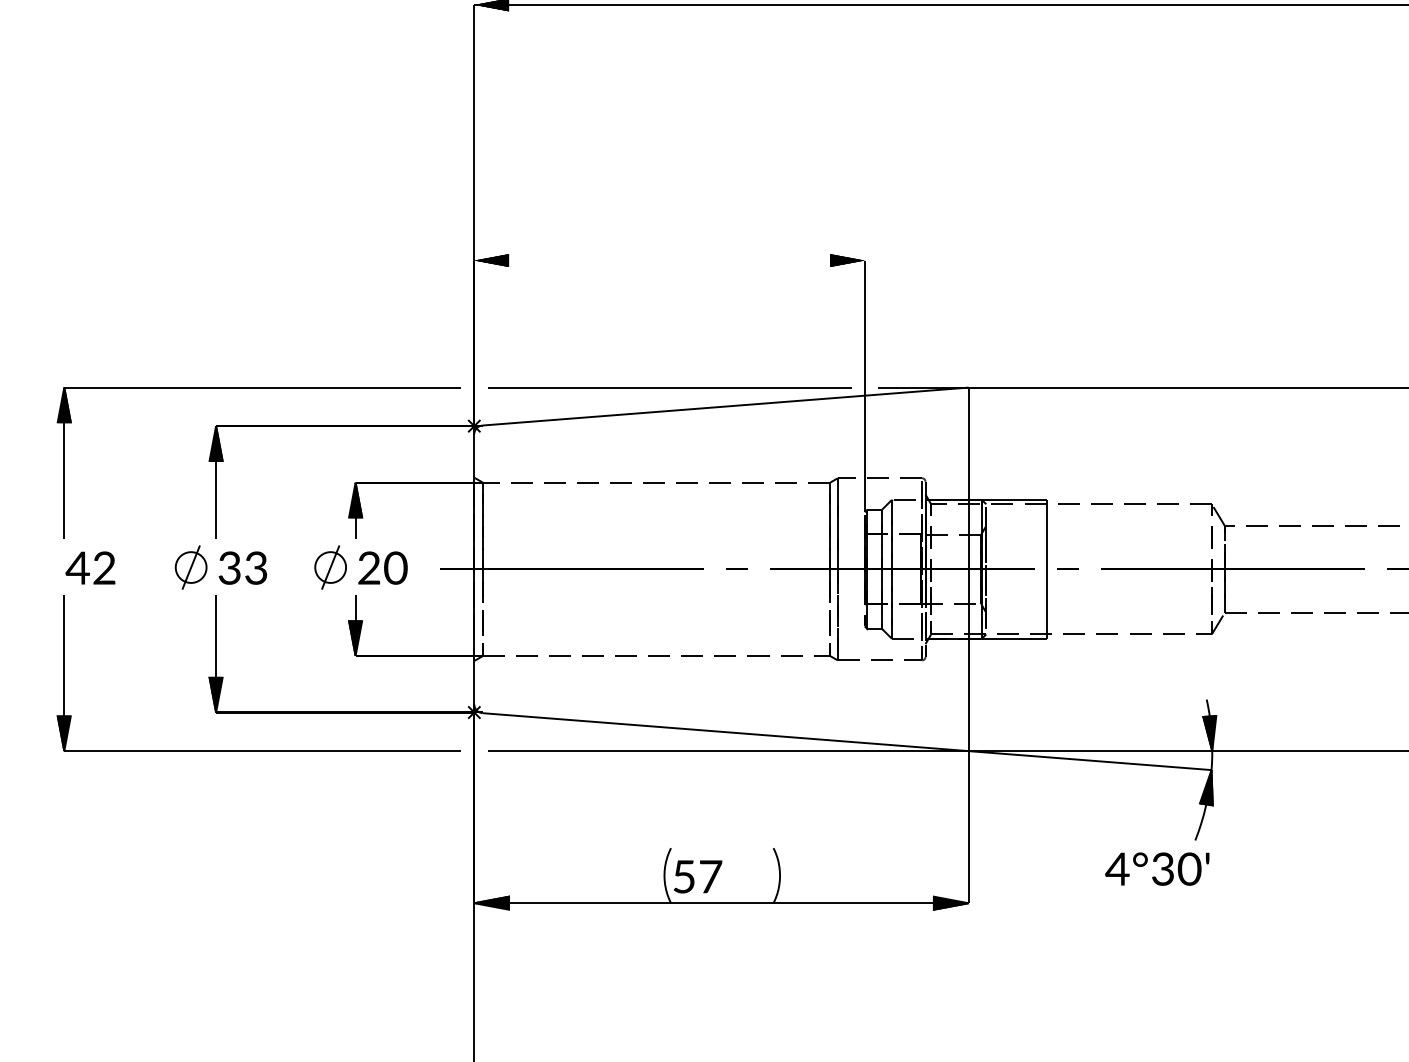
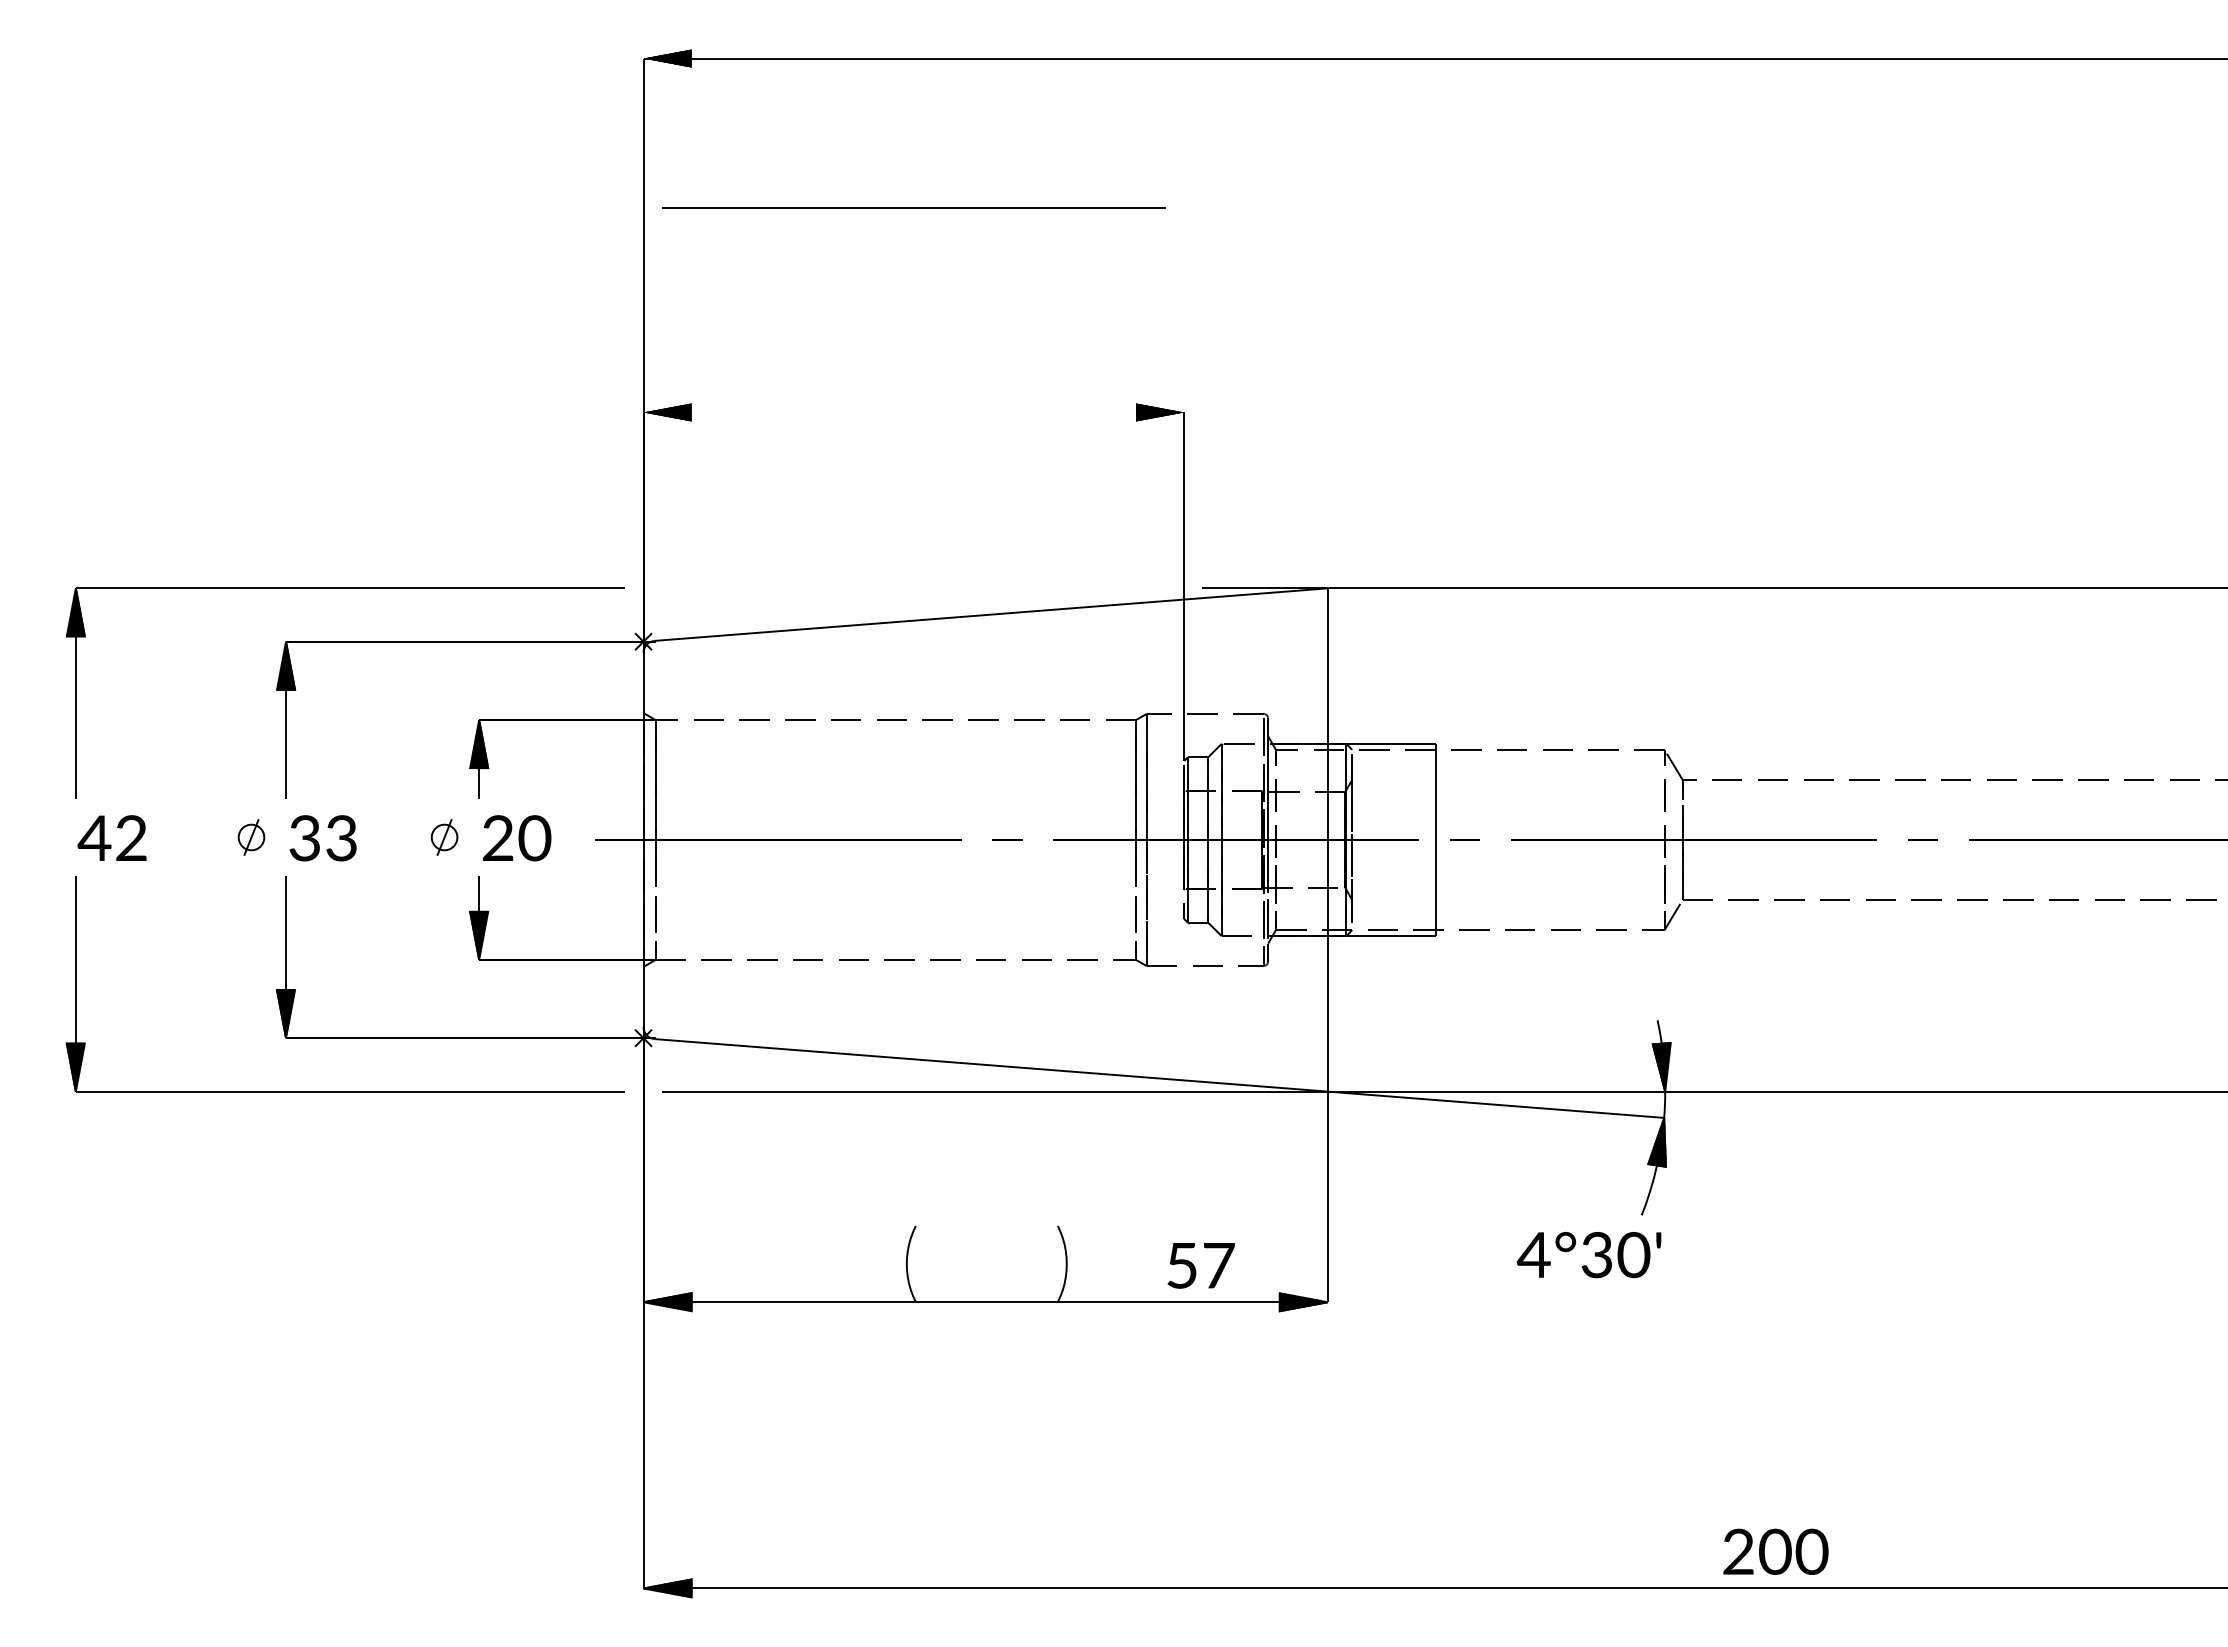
line: (669, 386) -> (913, 207), moved
part: (191, 567) -> (251, 837), size x0.6
part: (330, 567) -> (444, 837), size x0.6
text: (697, 876) -> (1200, 1265), moved

